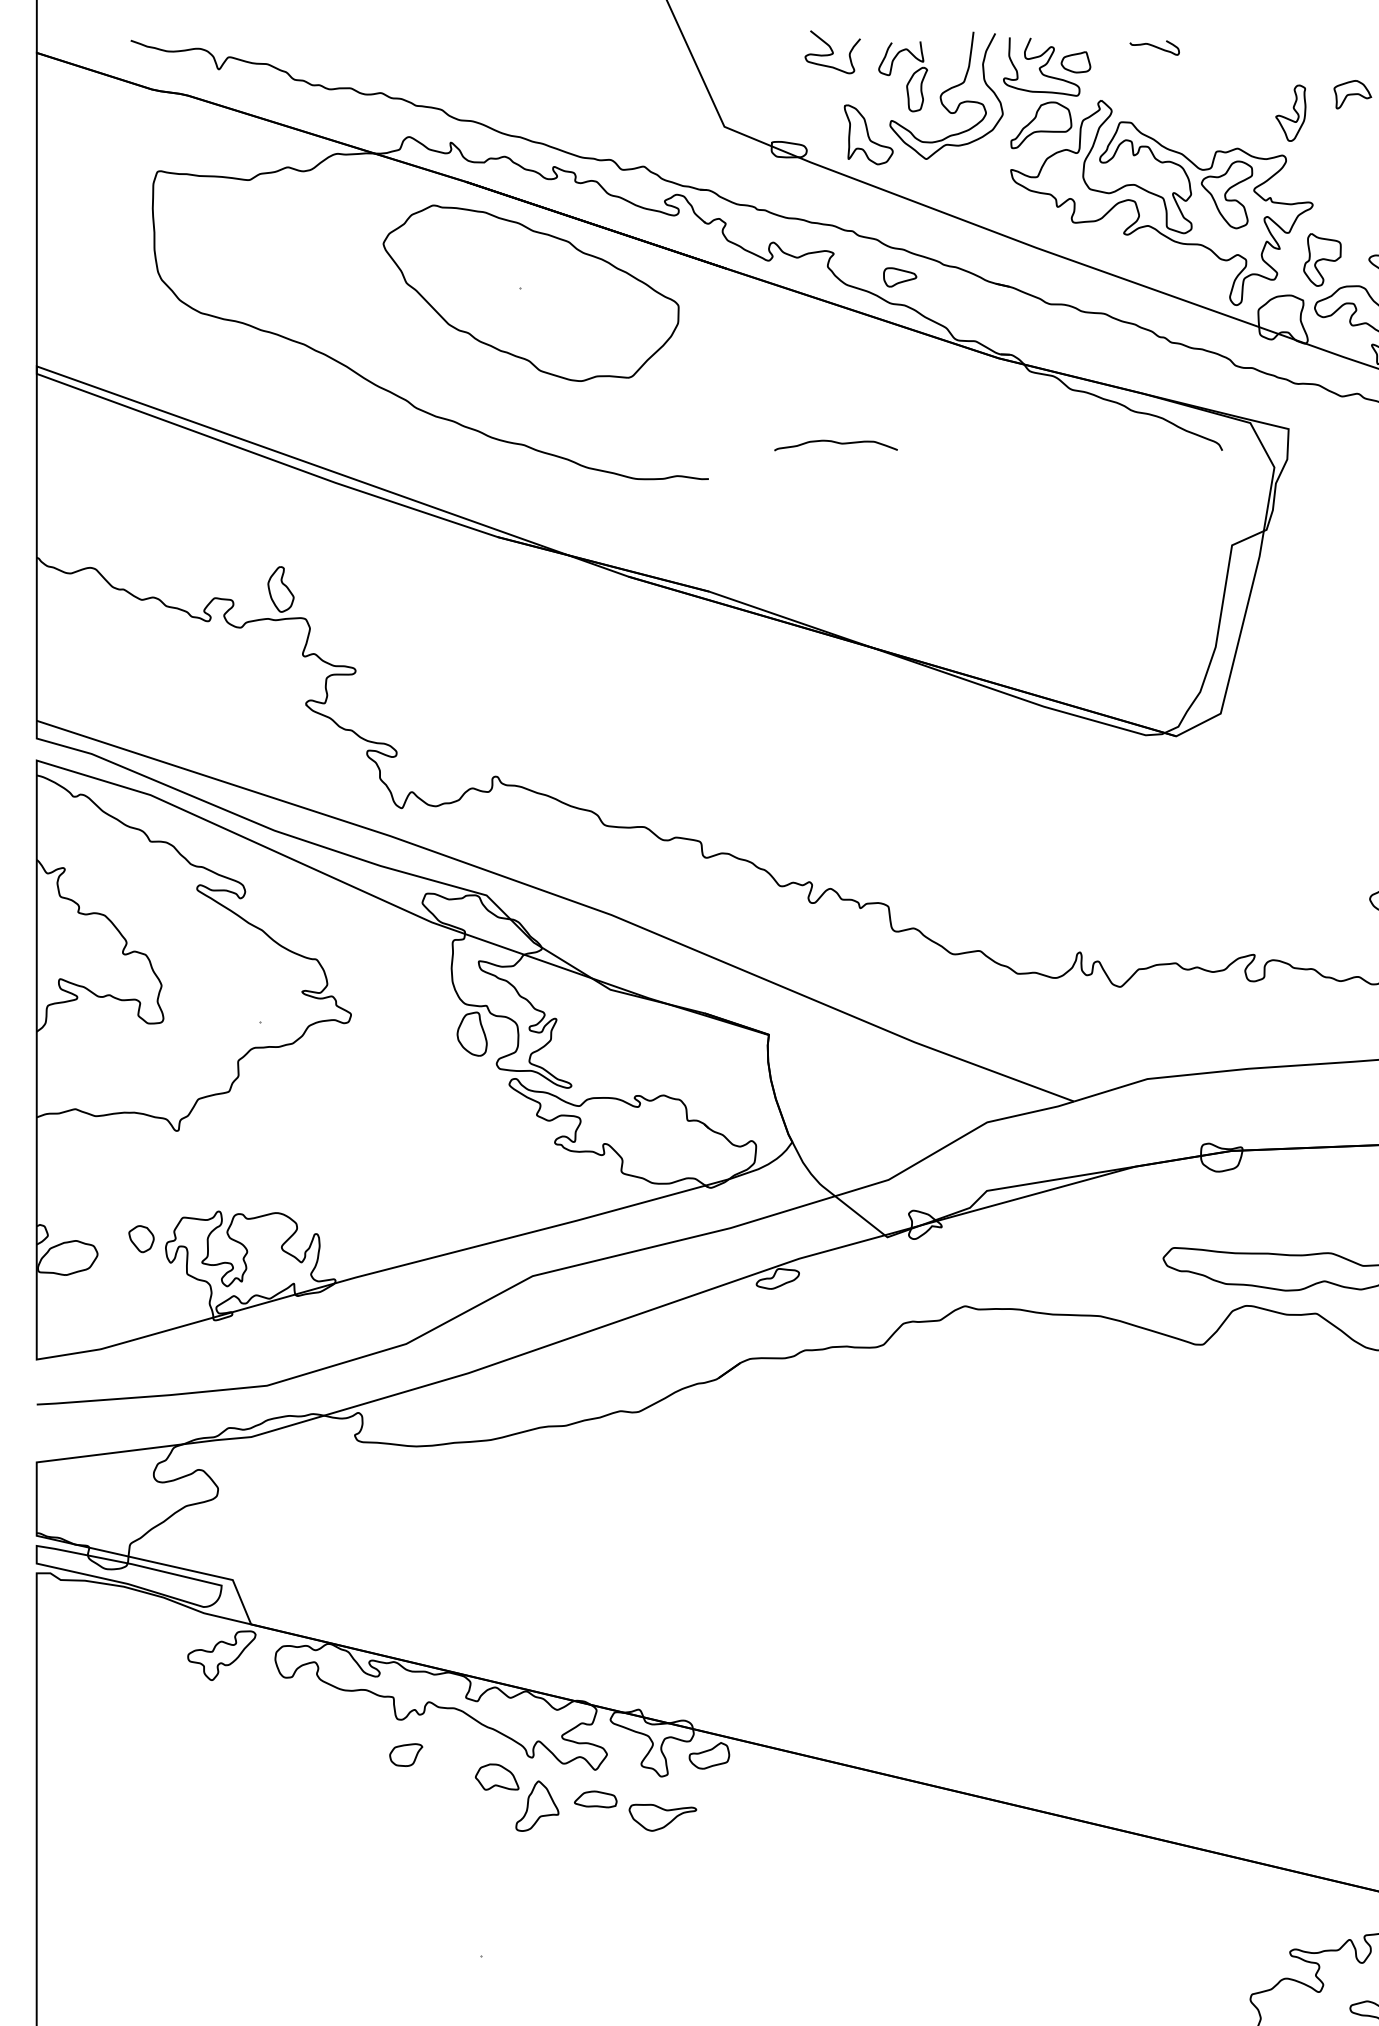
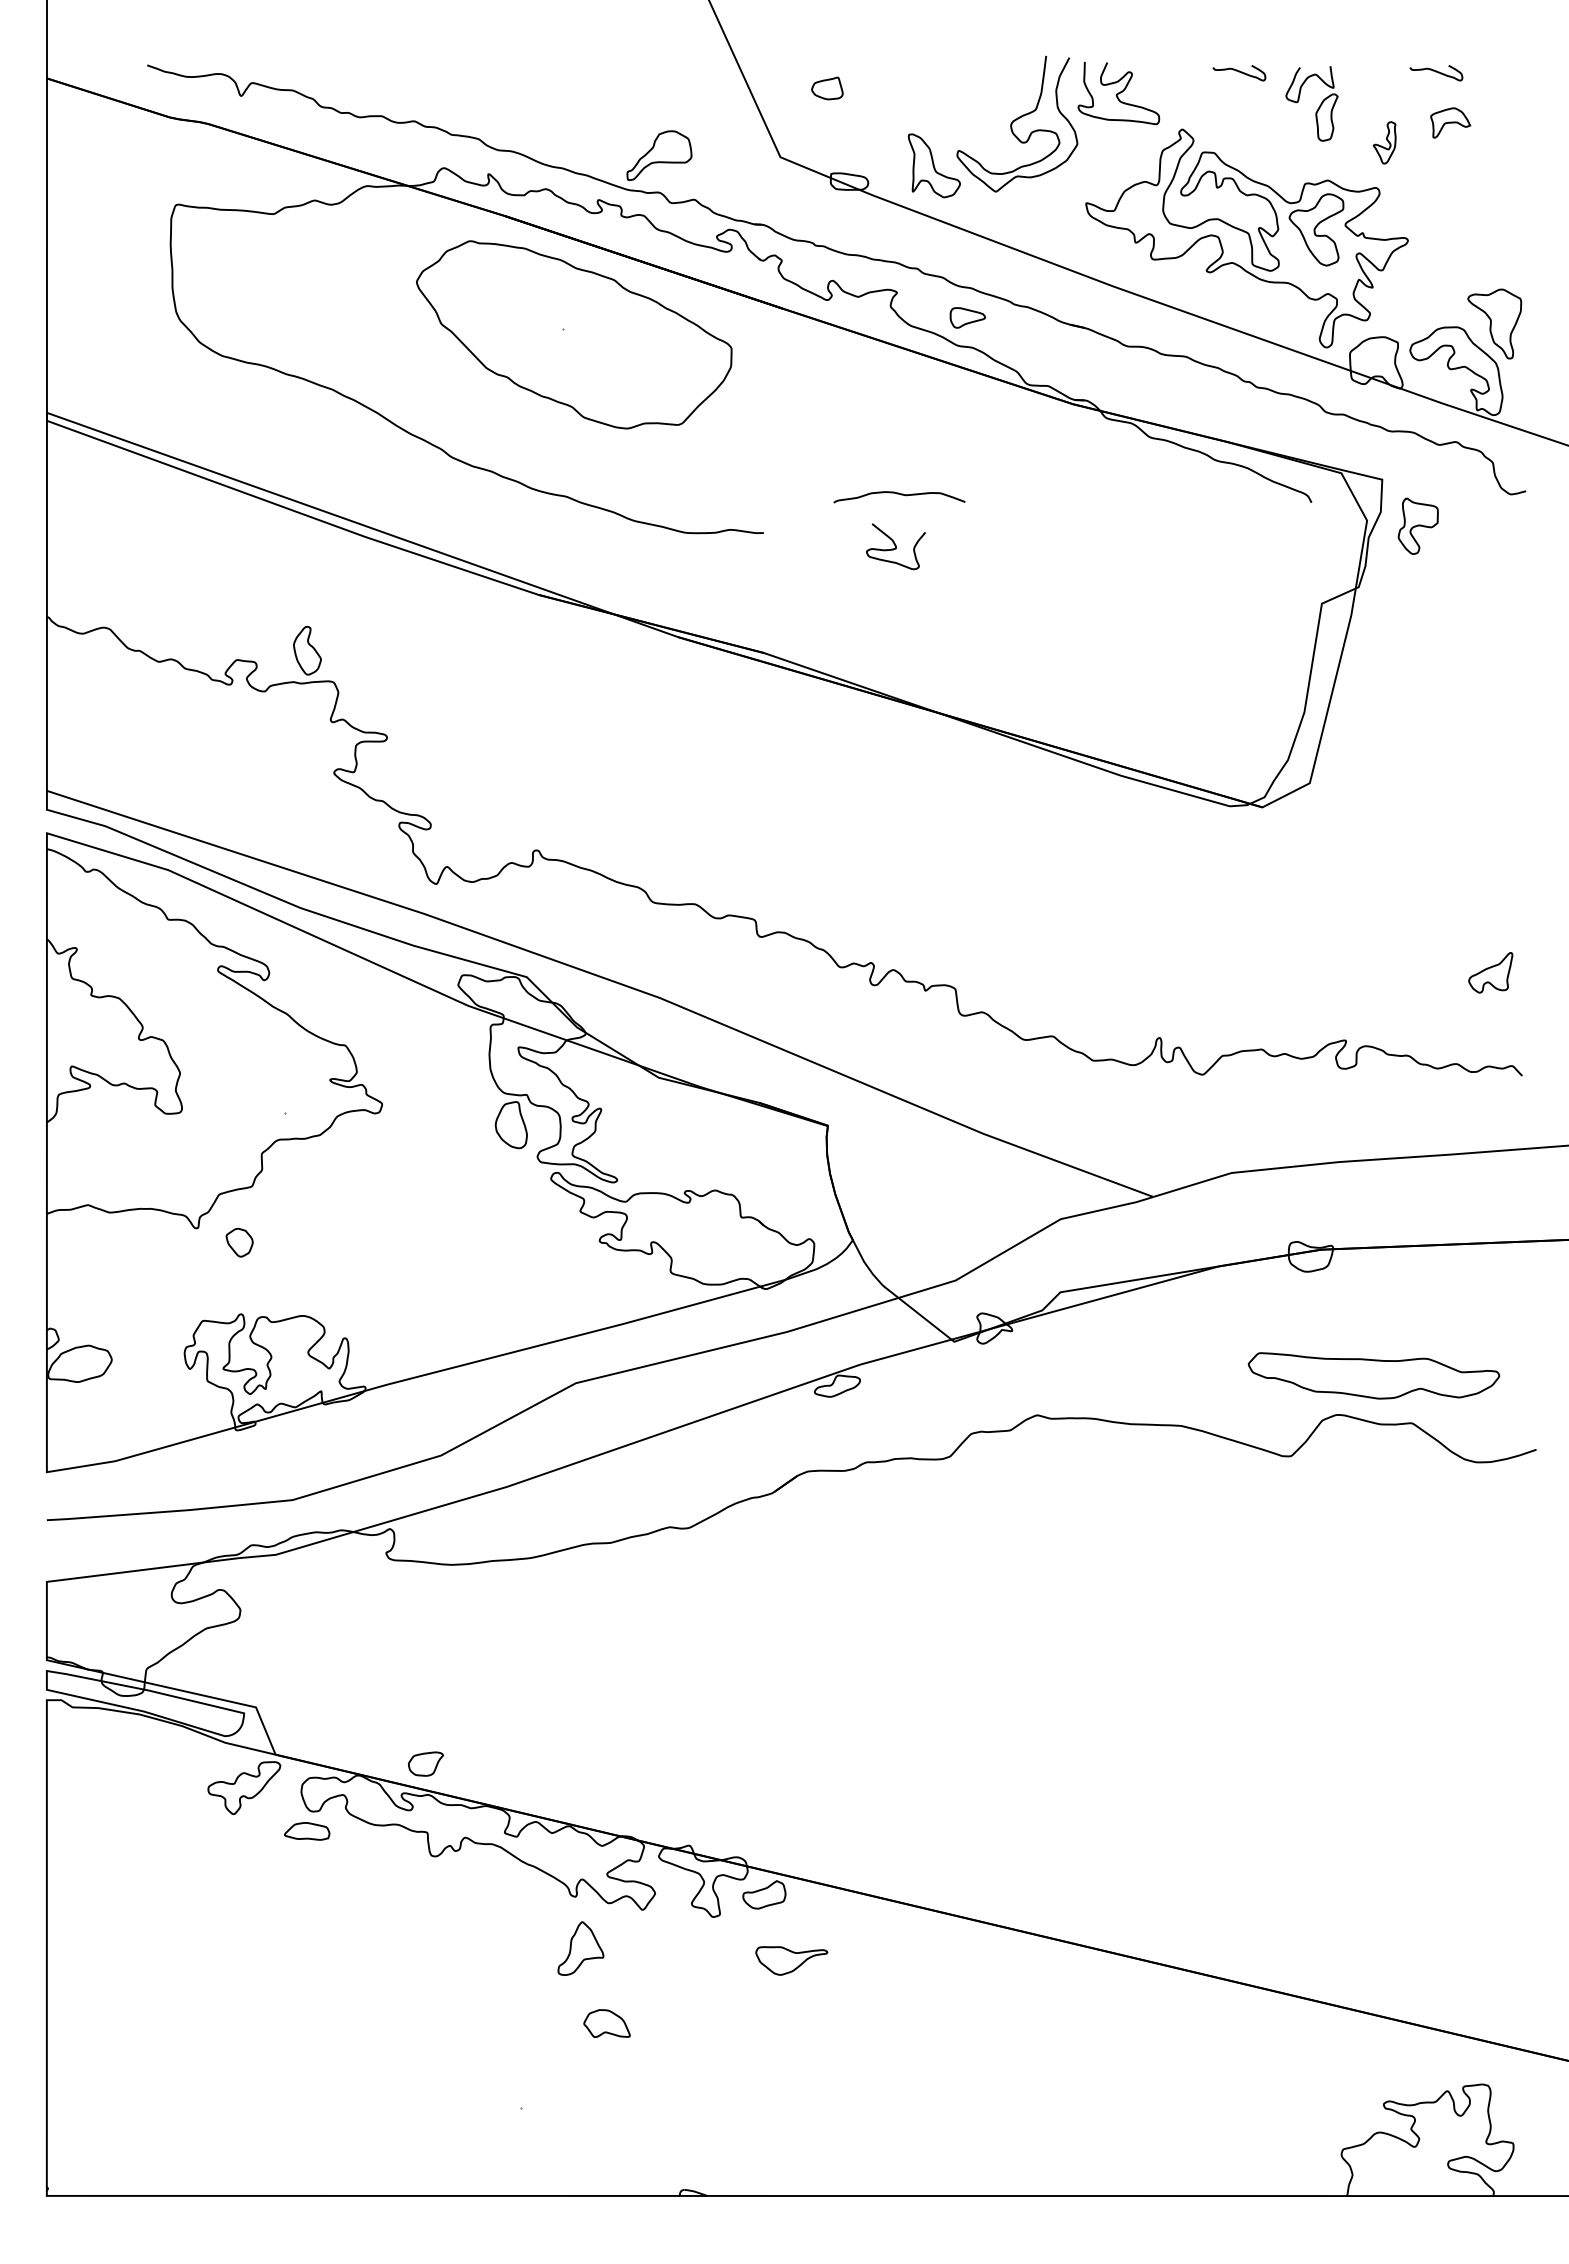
curve: (1339, 47) -> (1436, 72), added
curve: (832, 52) -> (895, 546), moved
part: (1076, 62) -> (827, 88), moved
part: (908, 81) -> (1317, 108), moved
part: (1290, 112) -> (1384, 142), size x0.7
part: (1041, 125) -> (659, 155), moved
part: (1321, 259) -> (1417, 525), moved
part: (141, 1238) -> (239, 1242), moved
part: (406, 1754) -> (426, 1763), moved
part: (496, 1777) -> (606, 2023), moved
part: (596, 1799) -> (307, 1831), moved
part: (662, 1817) -> (791, 1960), moved

